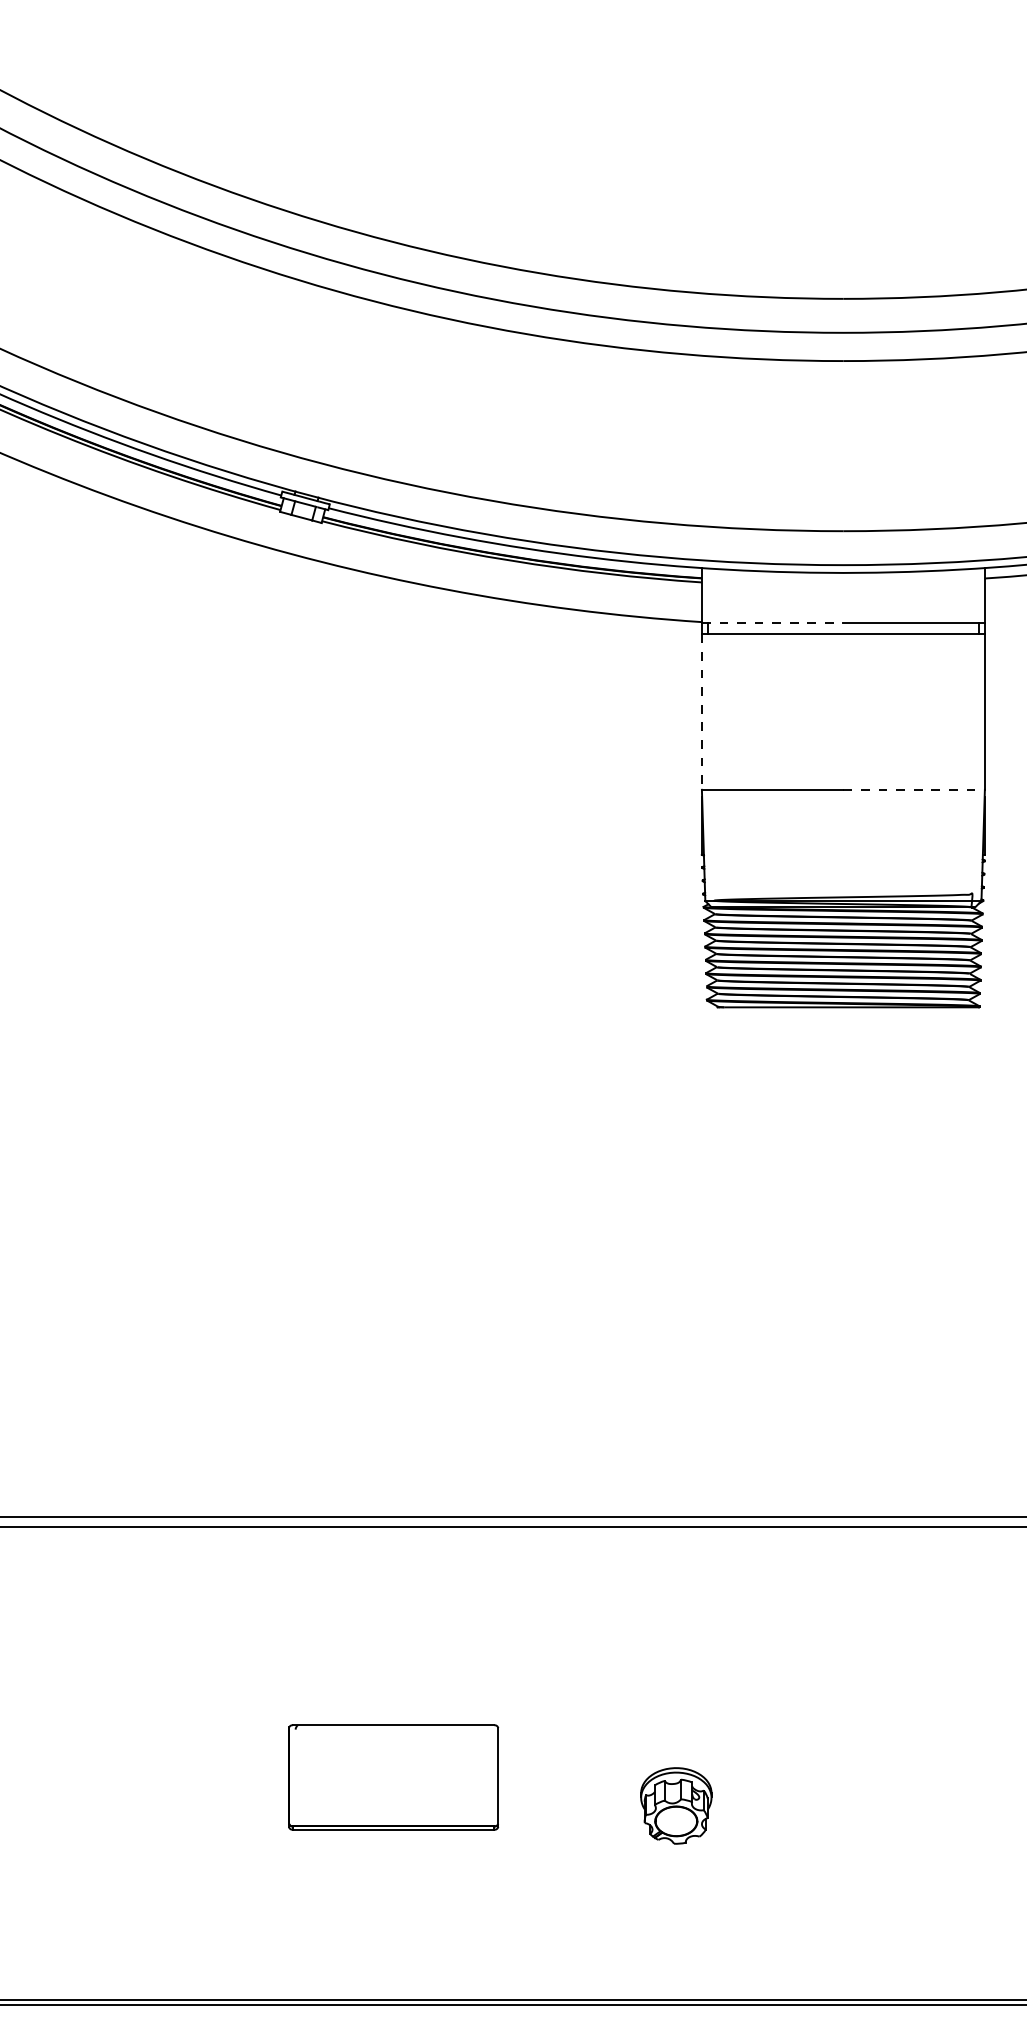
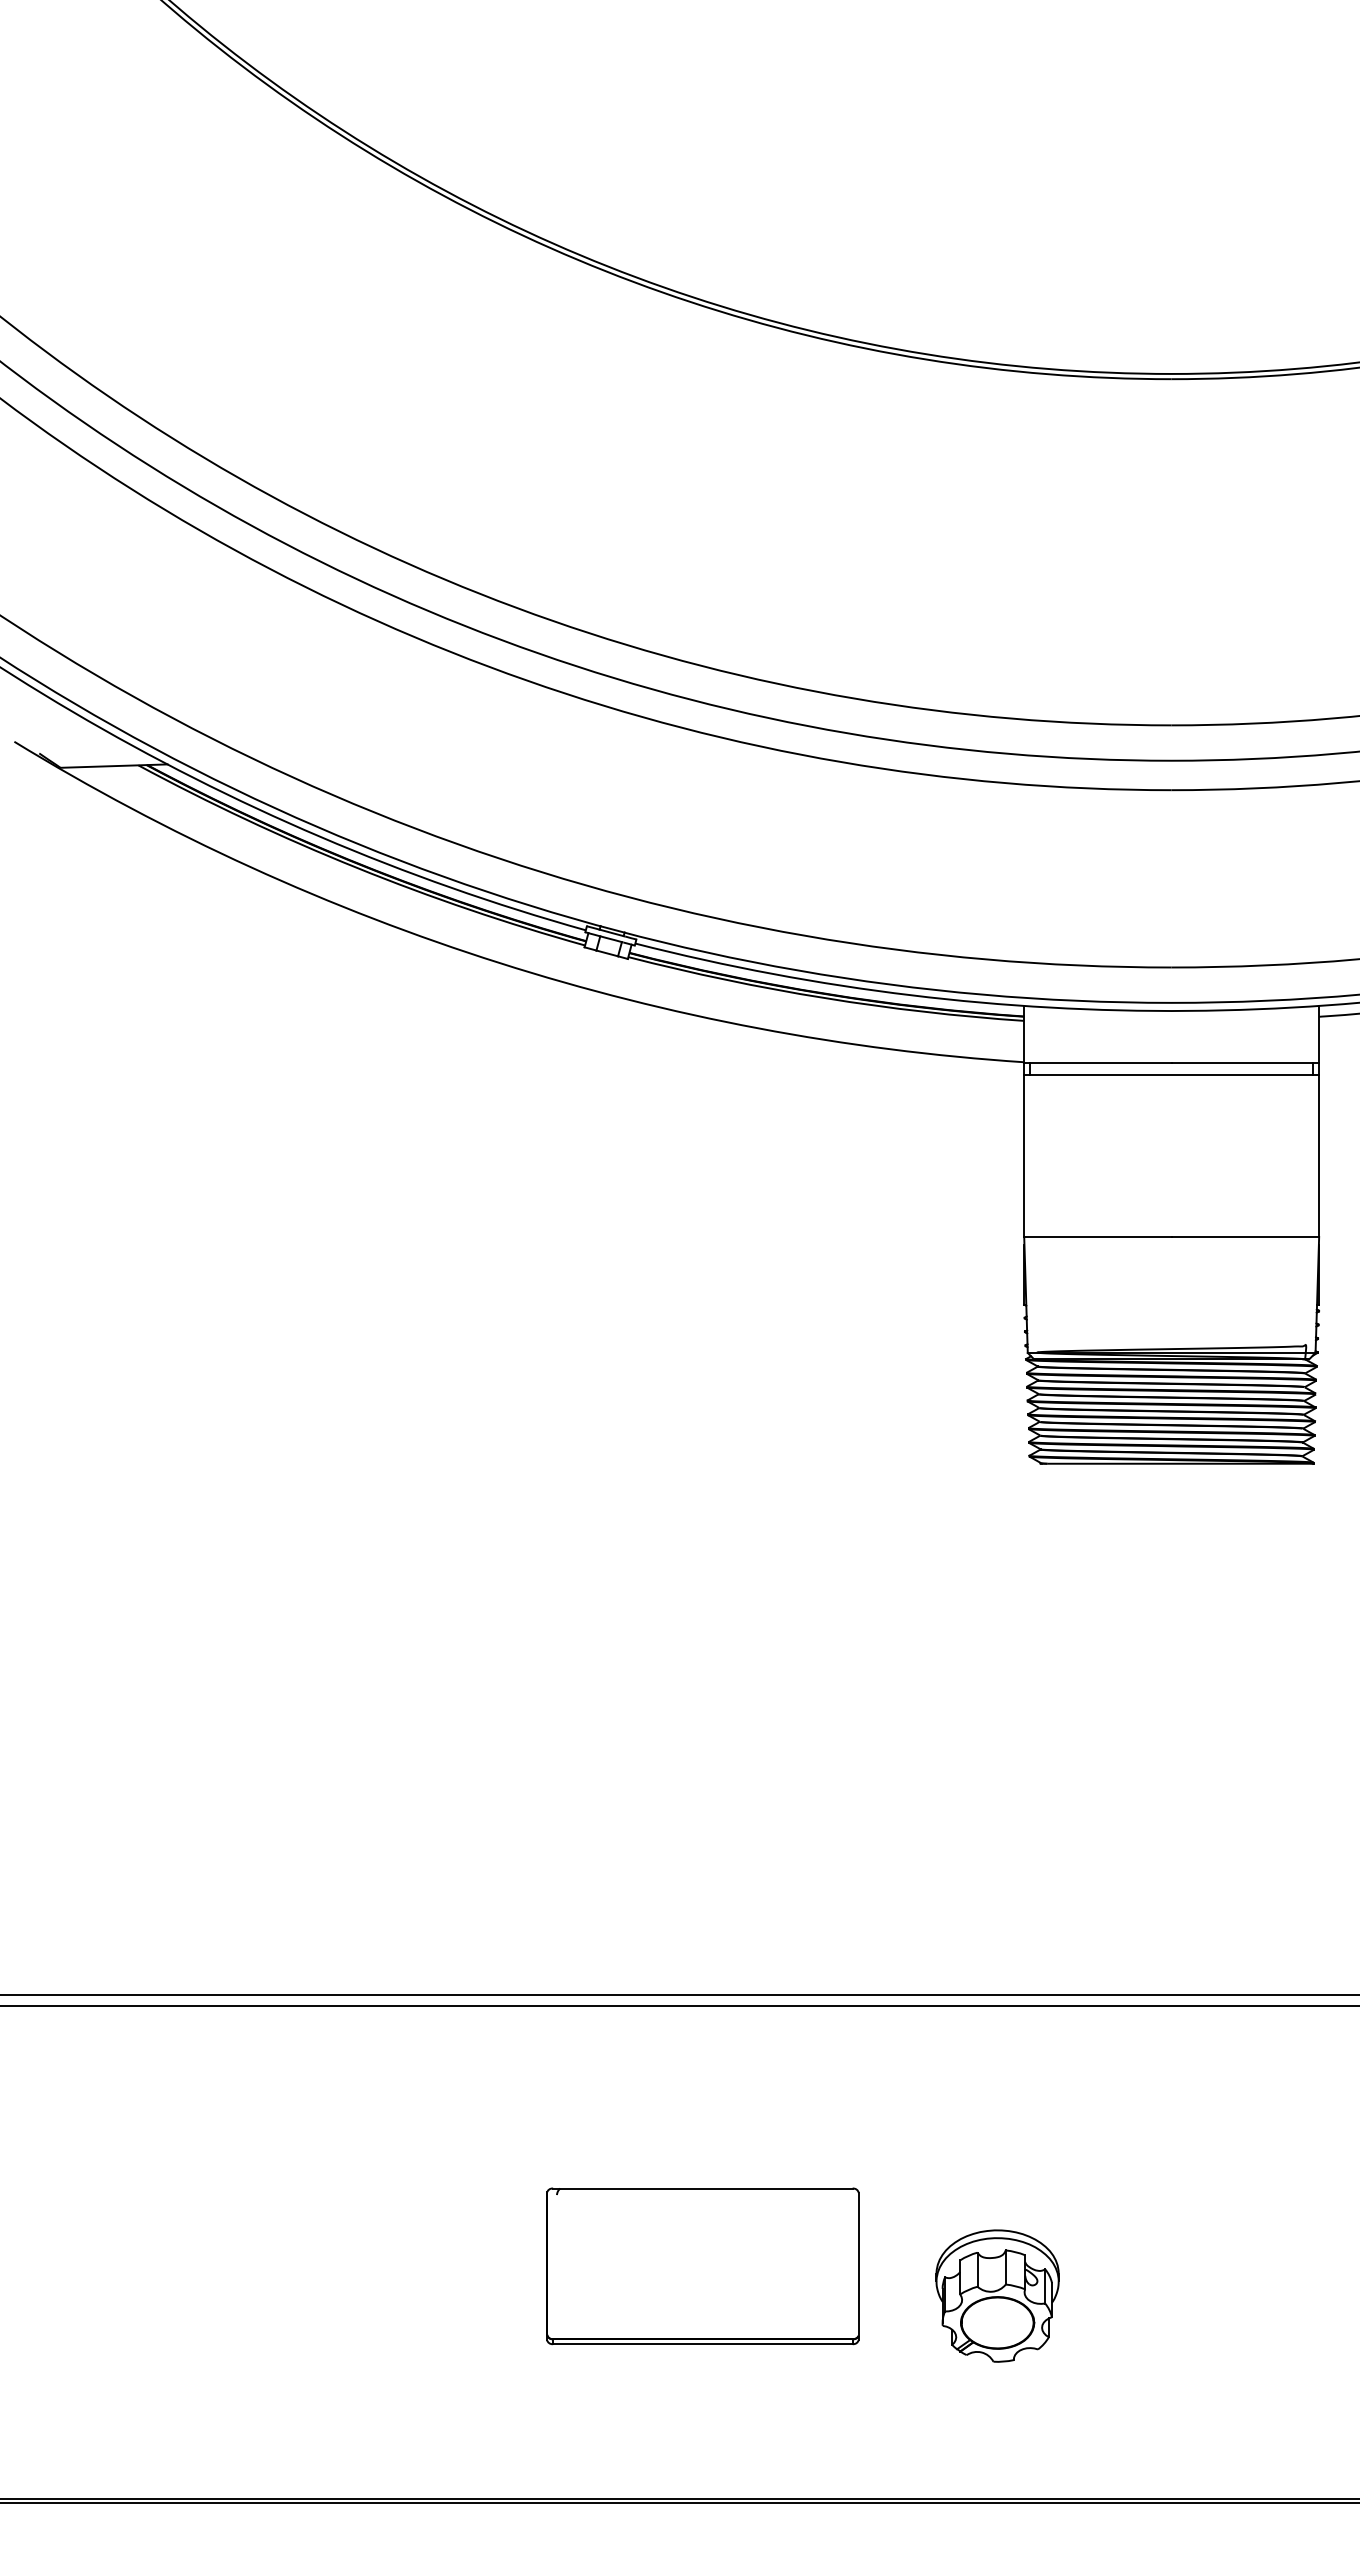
line: (772, 622) -> (1097, 1062), dashed -> solid
line: (702, 712) -> (1024, 1156), dashed -> solid
line: (914, 790) -> (1245, 1237), dashed -> solid
part: (393, 1777) -> (702, 2266), size x1.43
part: (676, 1805) -> (997, 2295), size x1.67

